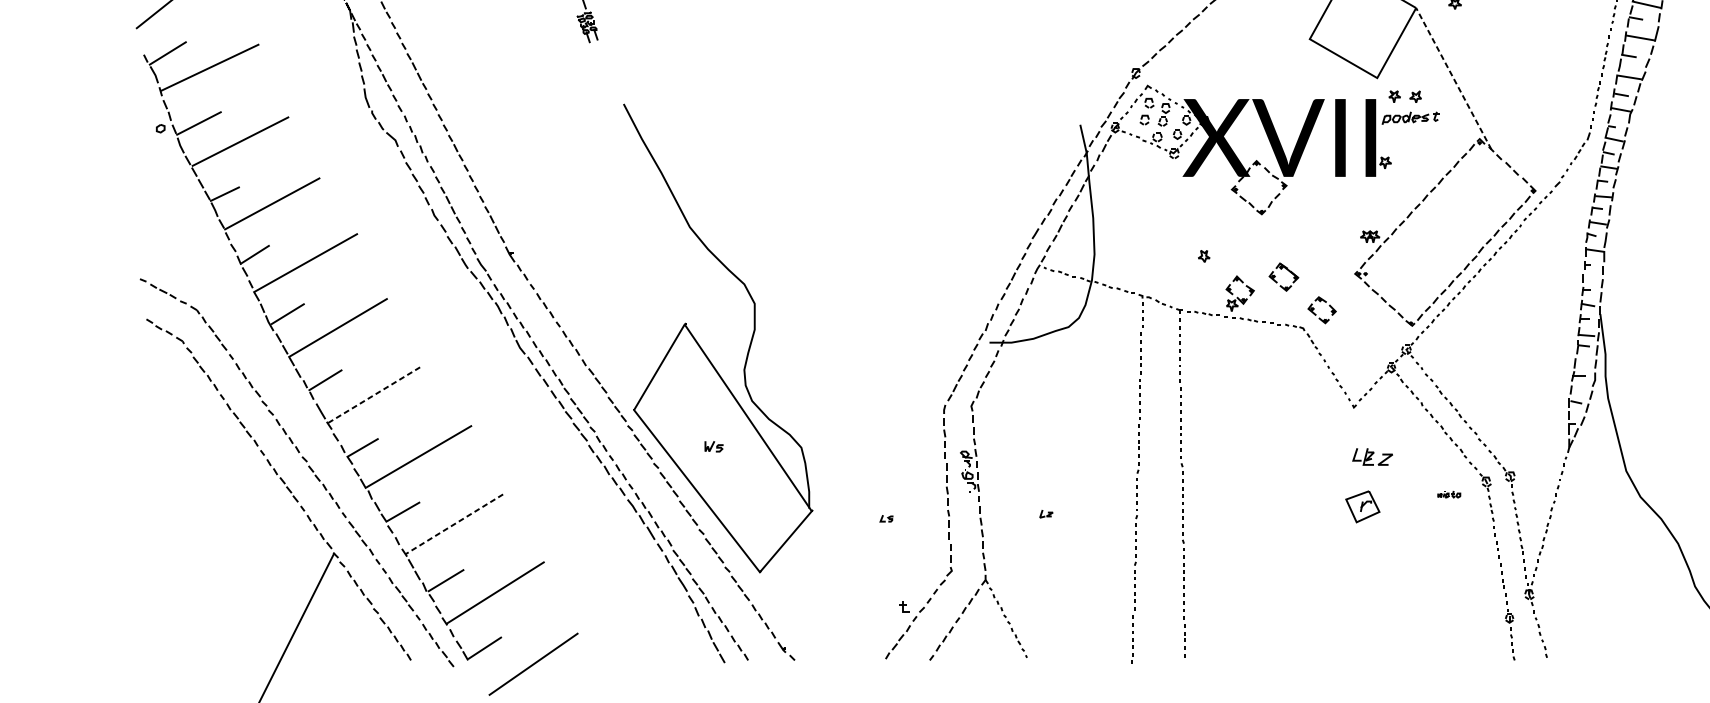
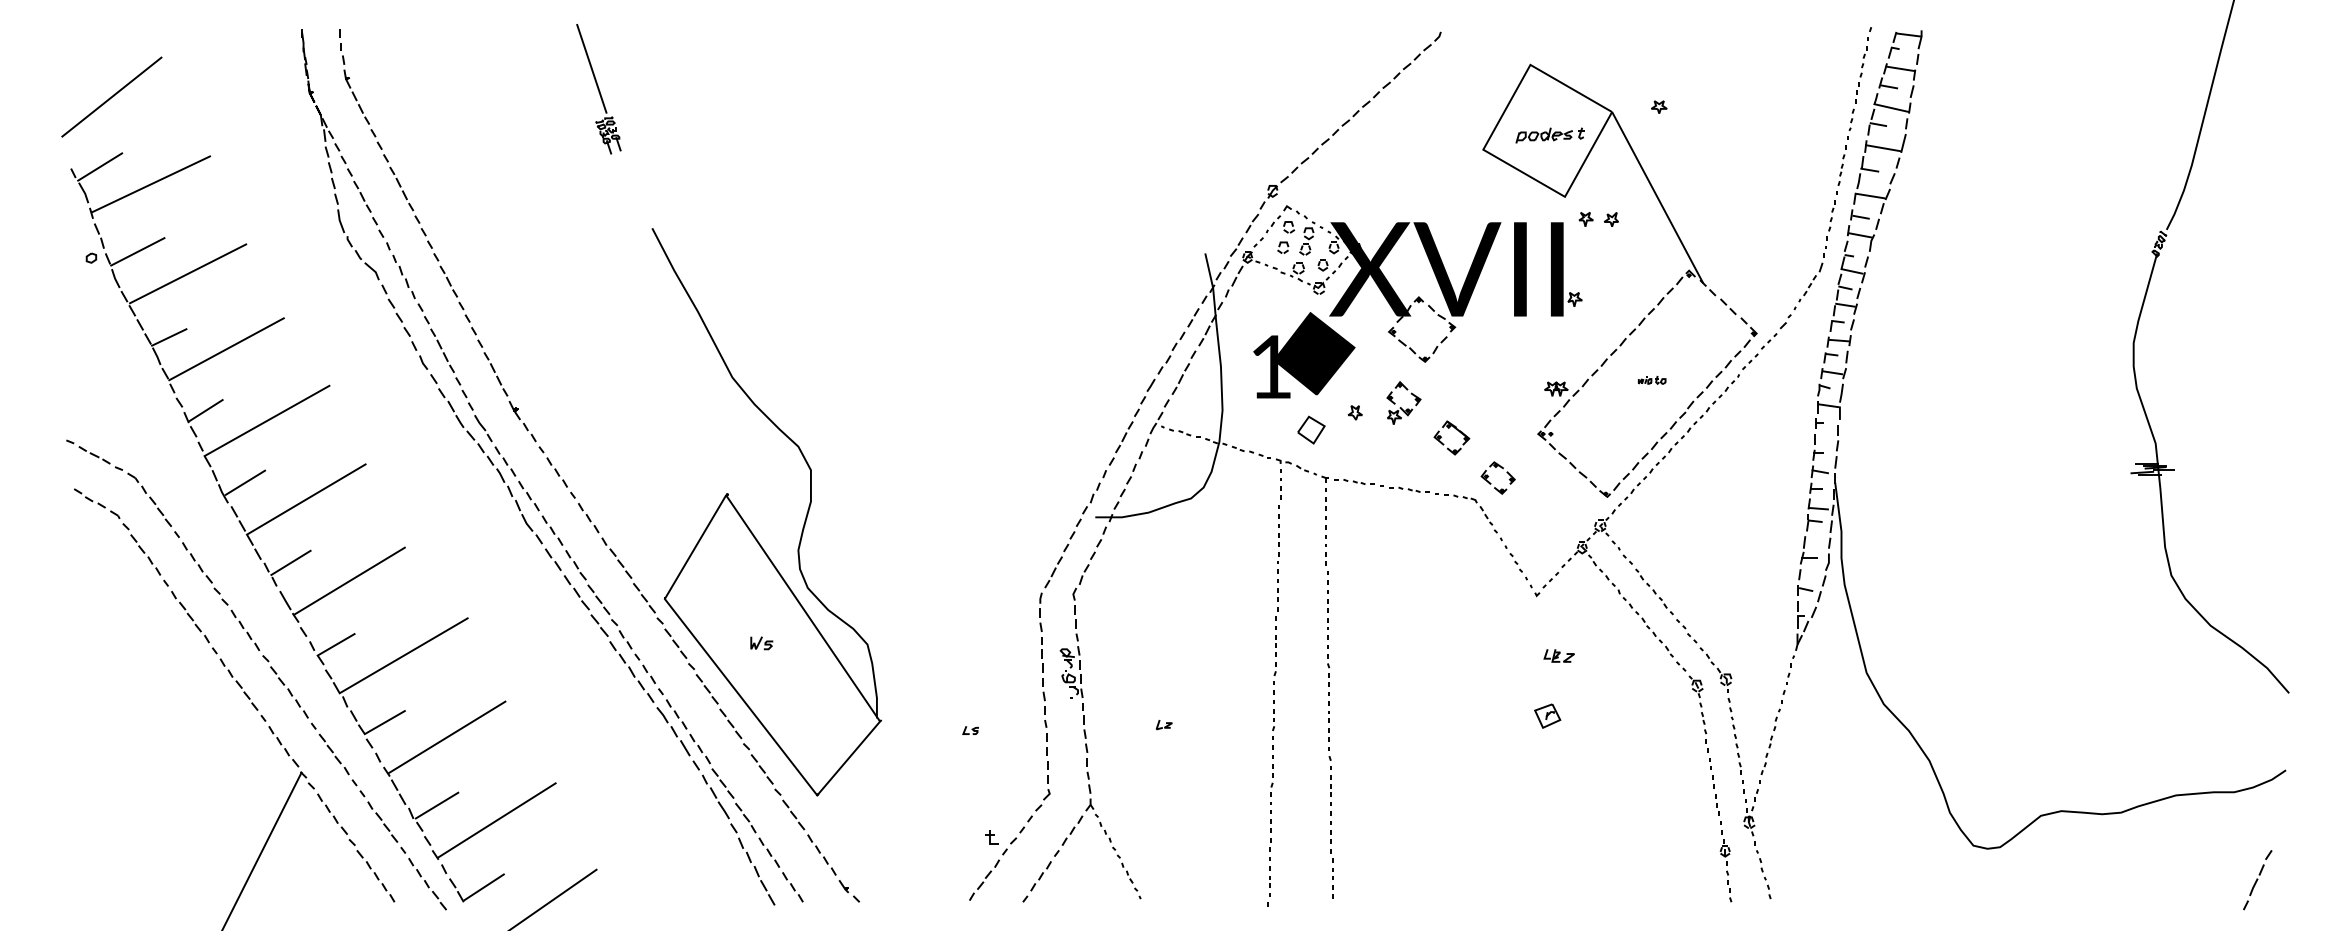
line: (1453, 78) -> (1657, 197), dashed -> solid
part: (1409, 118) -> (1549, 135), moved
part: (1162, 209) -> (1304, 355), added
part: (1167, 270) -> (1311, 429), added
part: (1239, 293) -> (1403, 402), moved
line: (373, 395) -> (349, 581), dashed -> solid
part: (1371, 456) -> (1558, 655), size x0.62
part: (1448, 494) -> (1651, 380), moved
part: (1362, 506) -> (1547, 715), size x0.62
line: (453, 524) -> (446, 737), dashed -> solid

